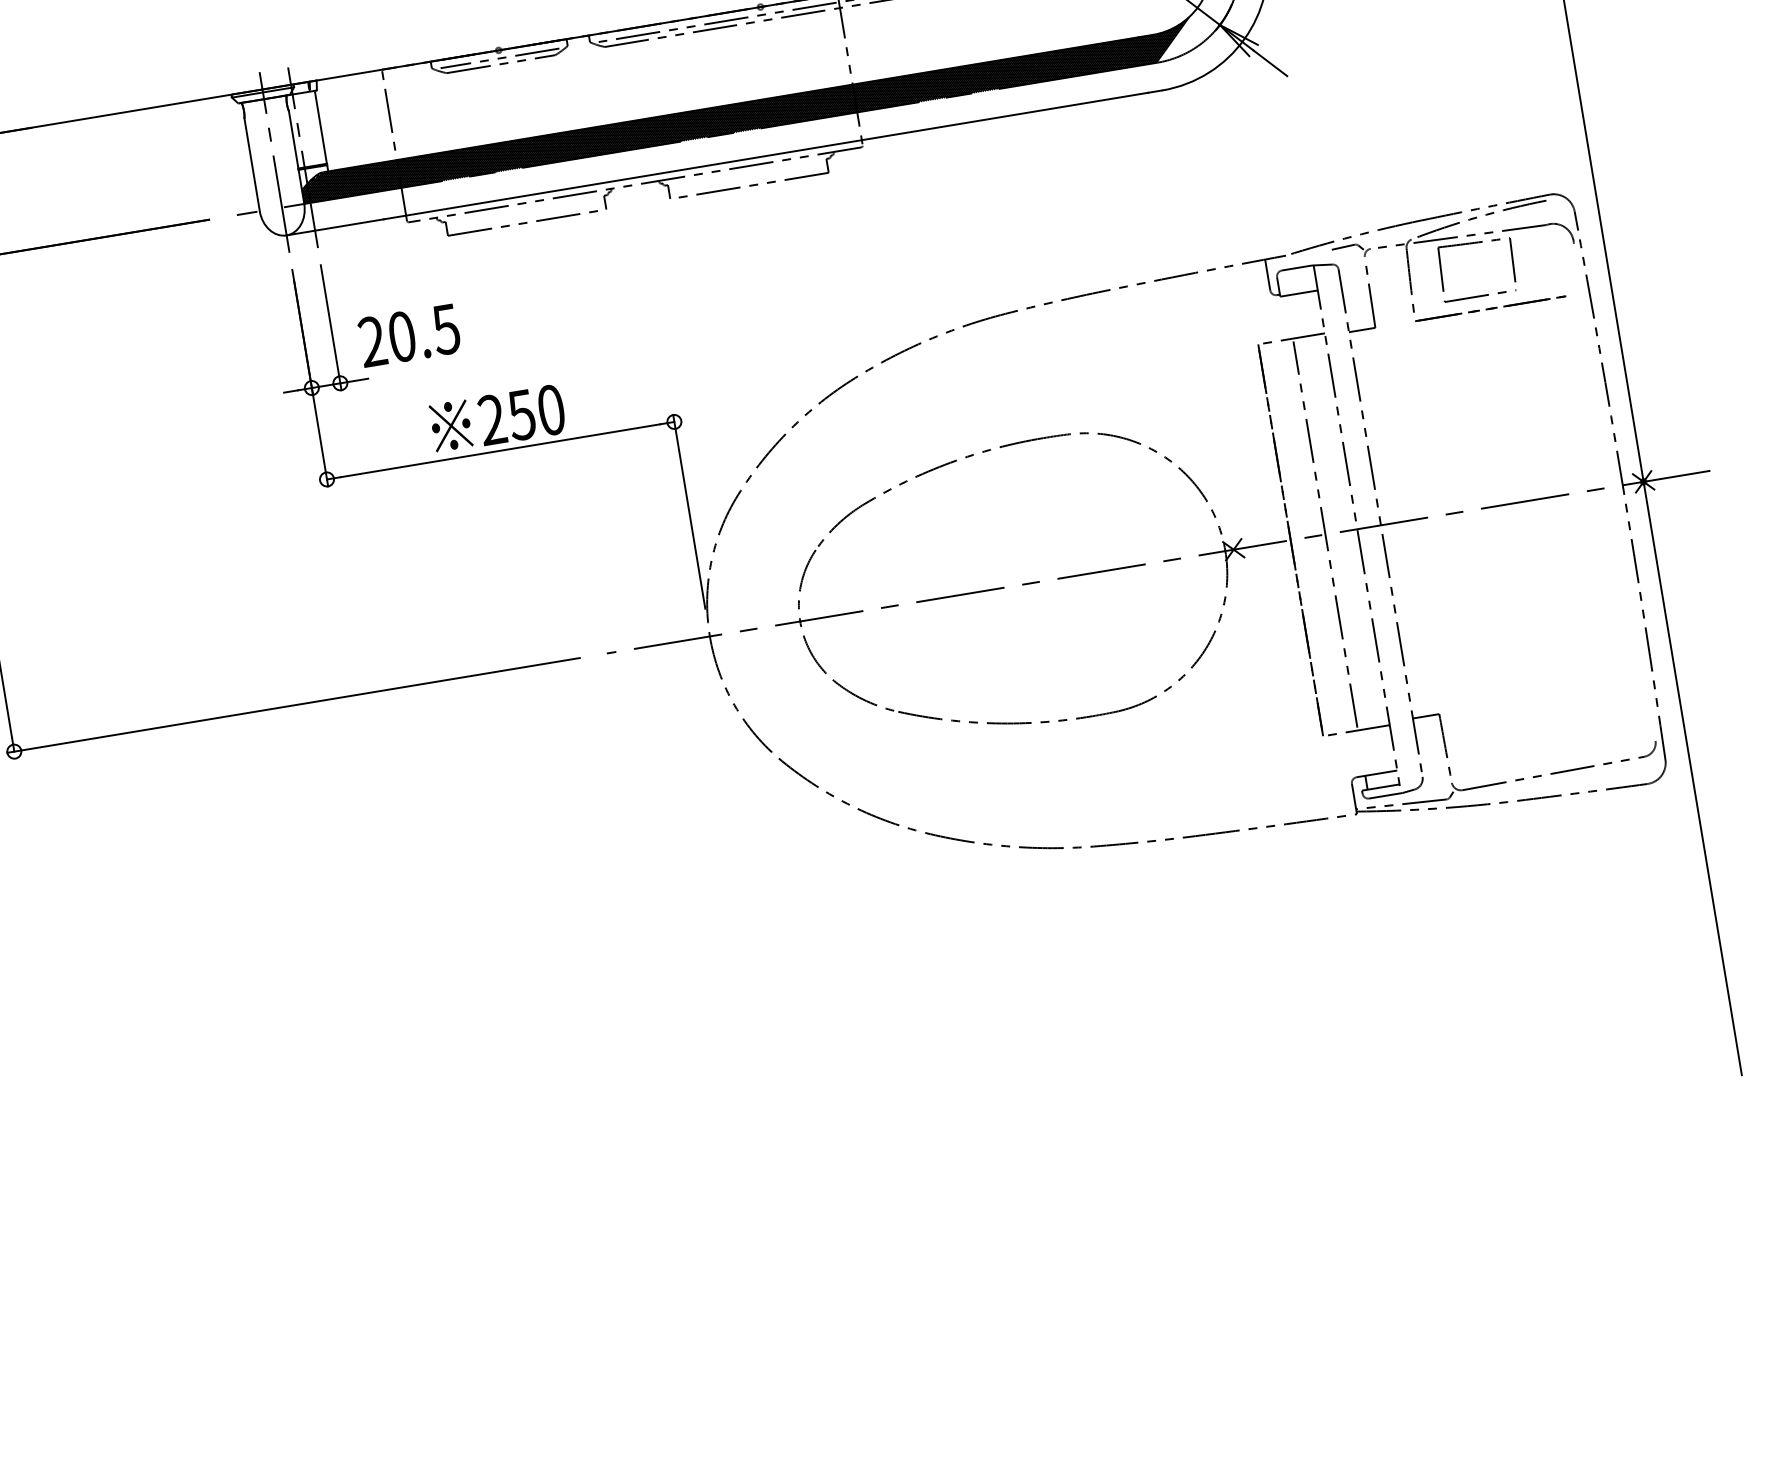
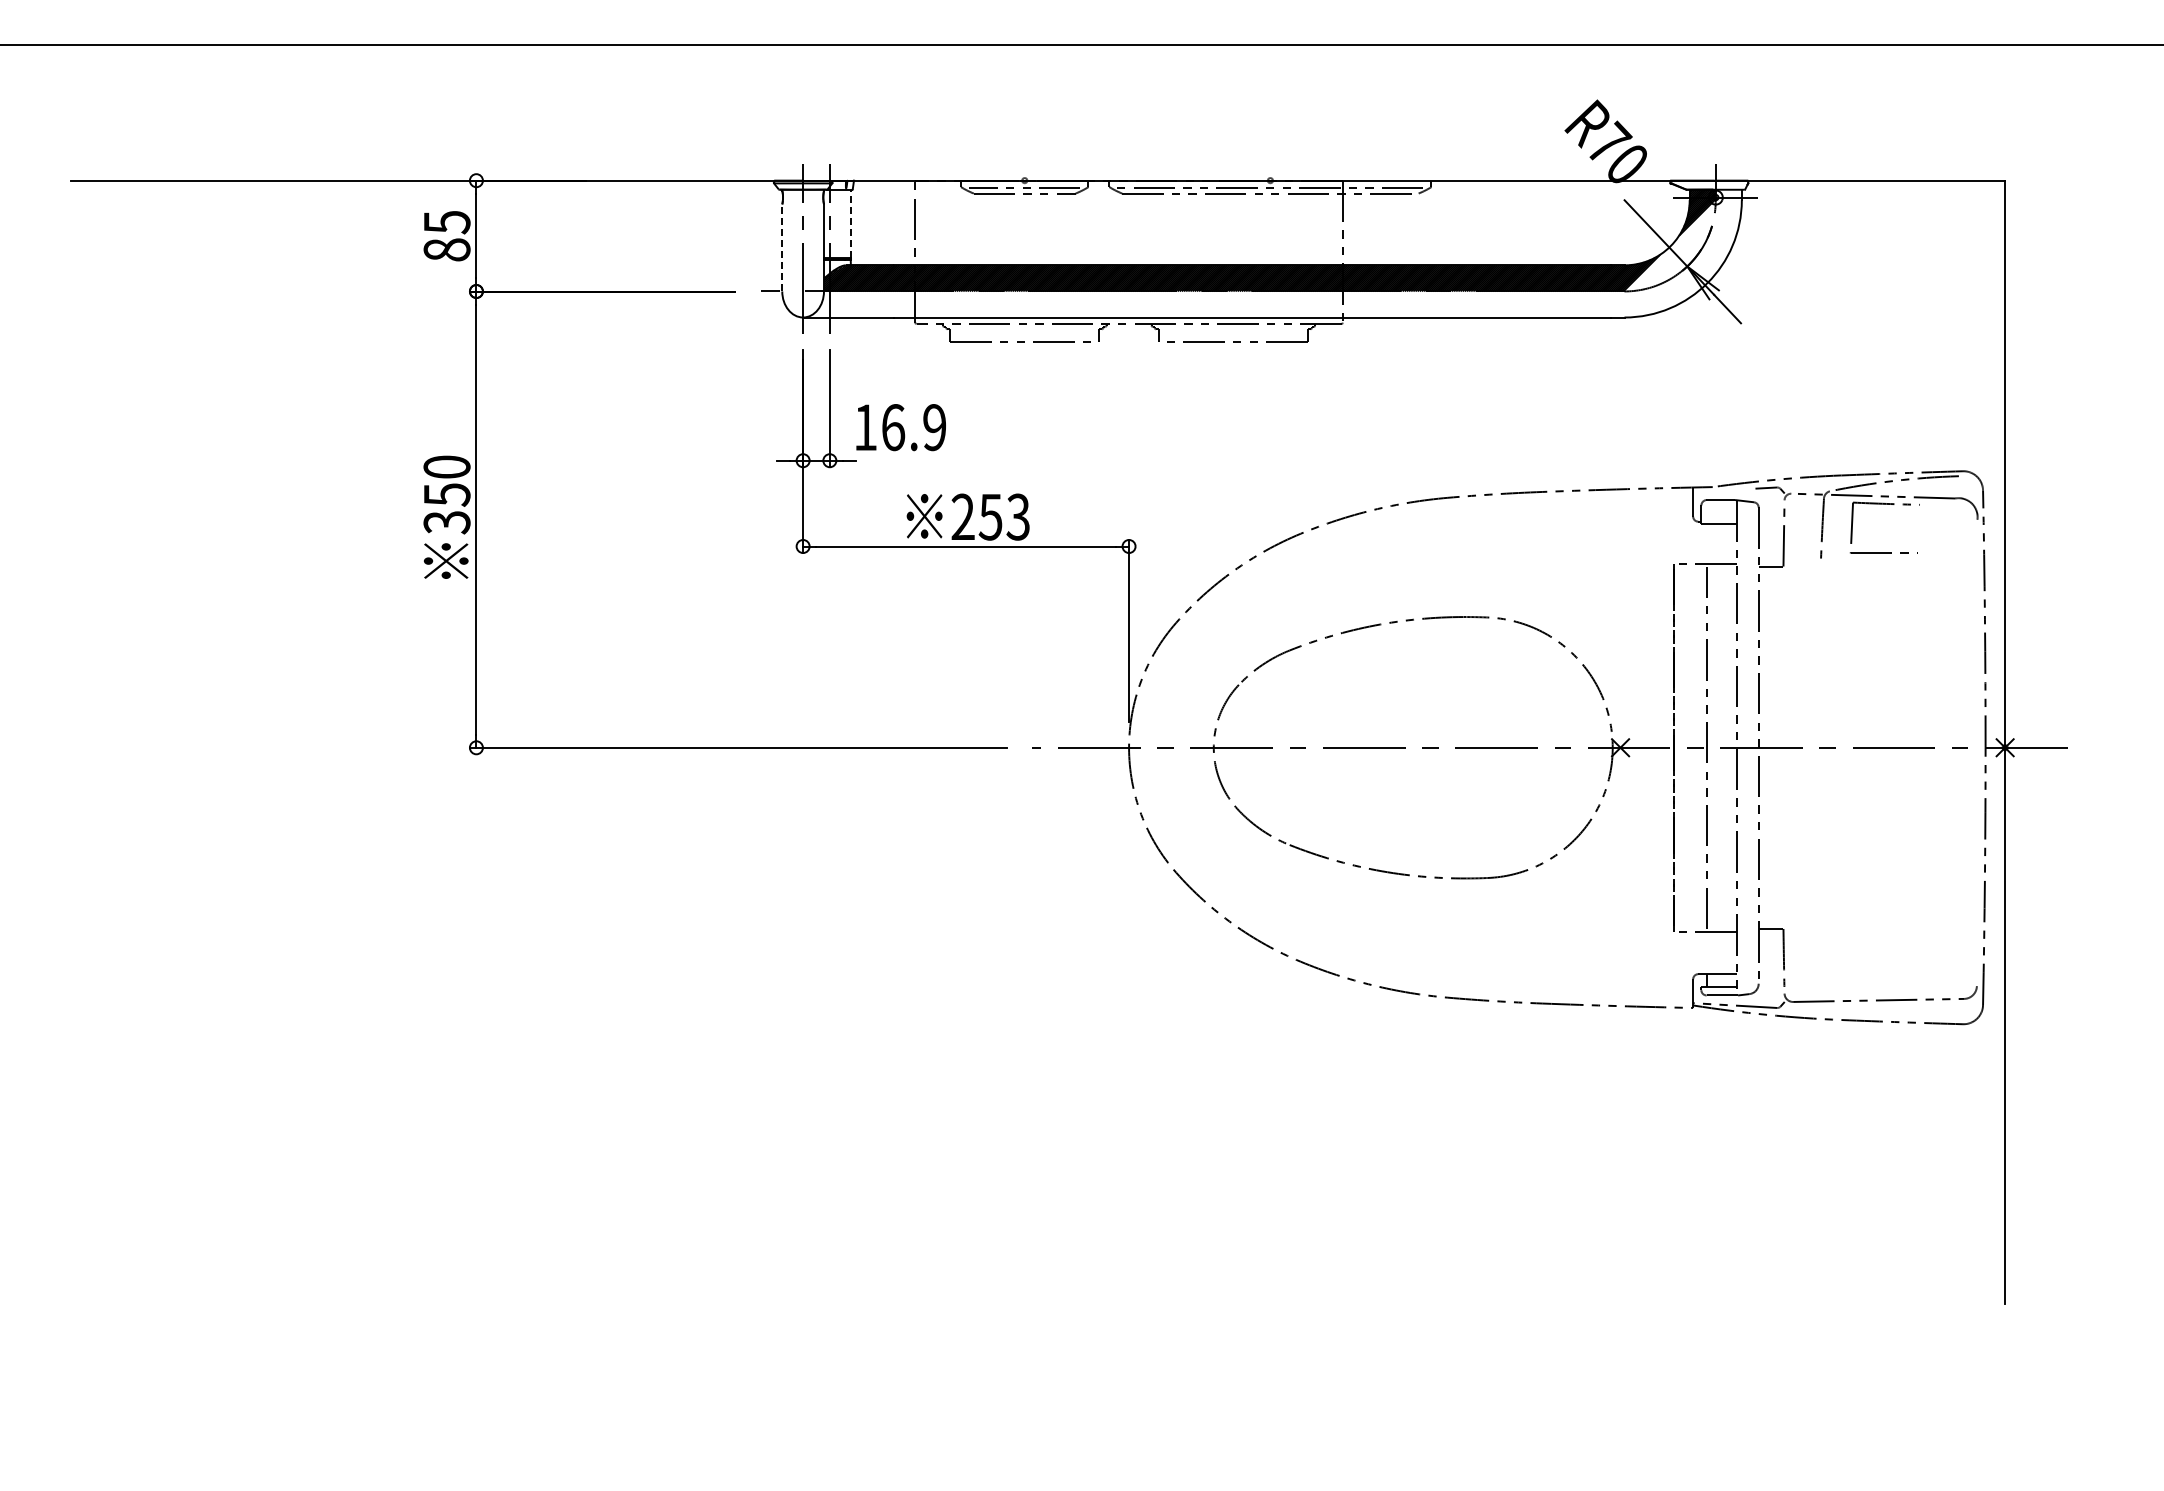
line: (320, 126) -> (850, 223), solid -> dashed
line: (252, 164) -> (782, 247), solid -> dashed
line: (1512, 263) -> (1918, 528), removed
line: (1490, 308) -> (1891, 566), removed
text: (409, 335) -> (900, 427), 20.5 -> 16.9
text: (550, 409) -> (1017, 516), 250 -> 253

